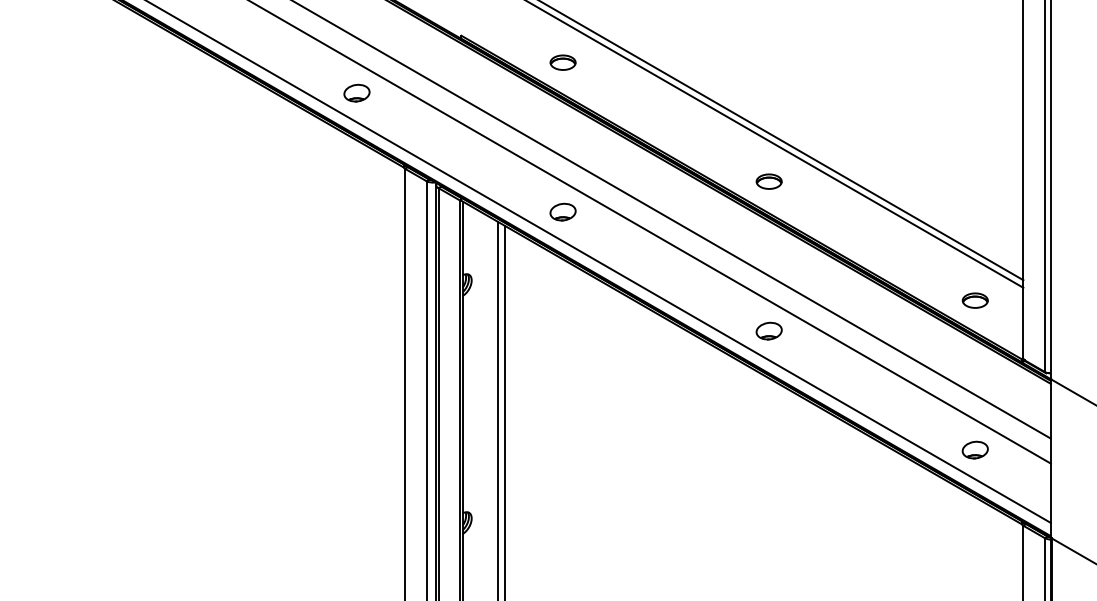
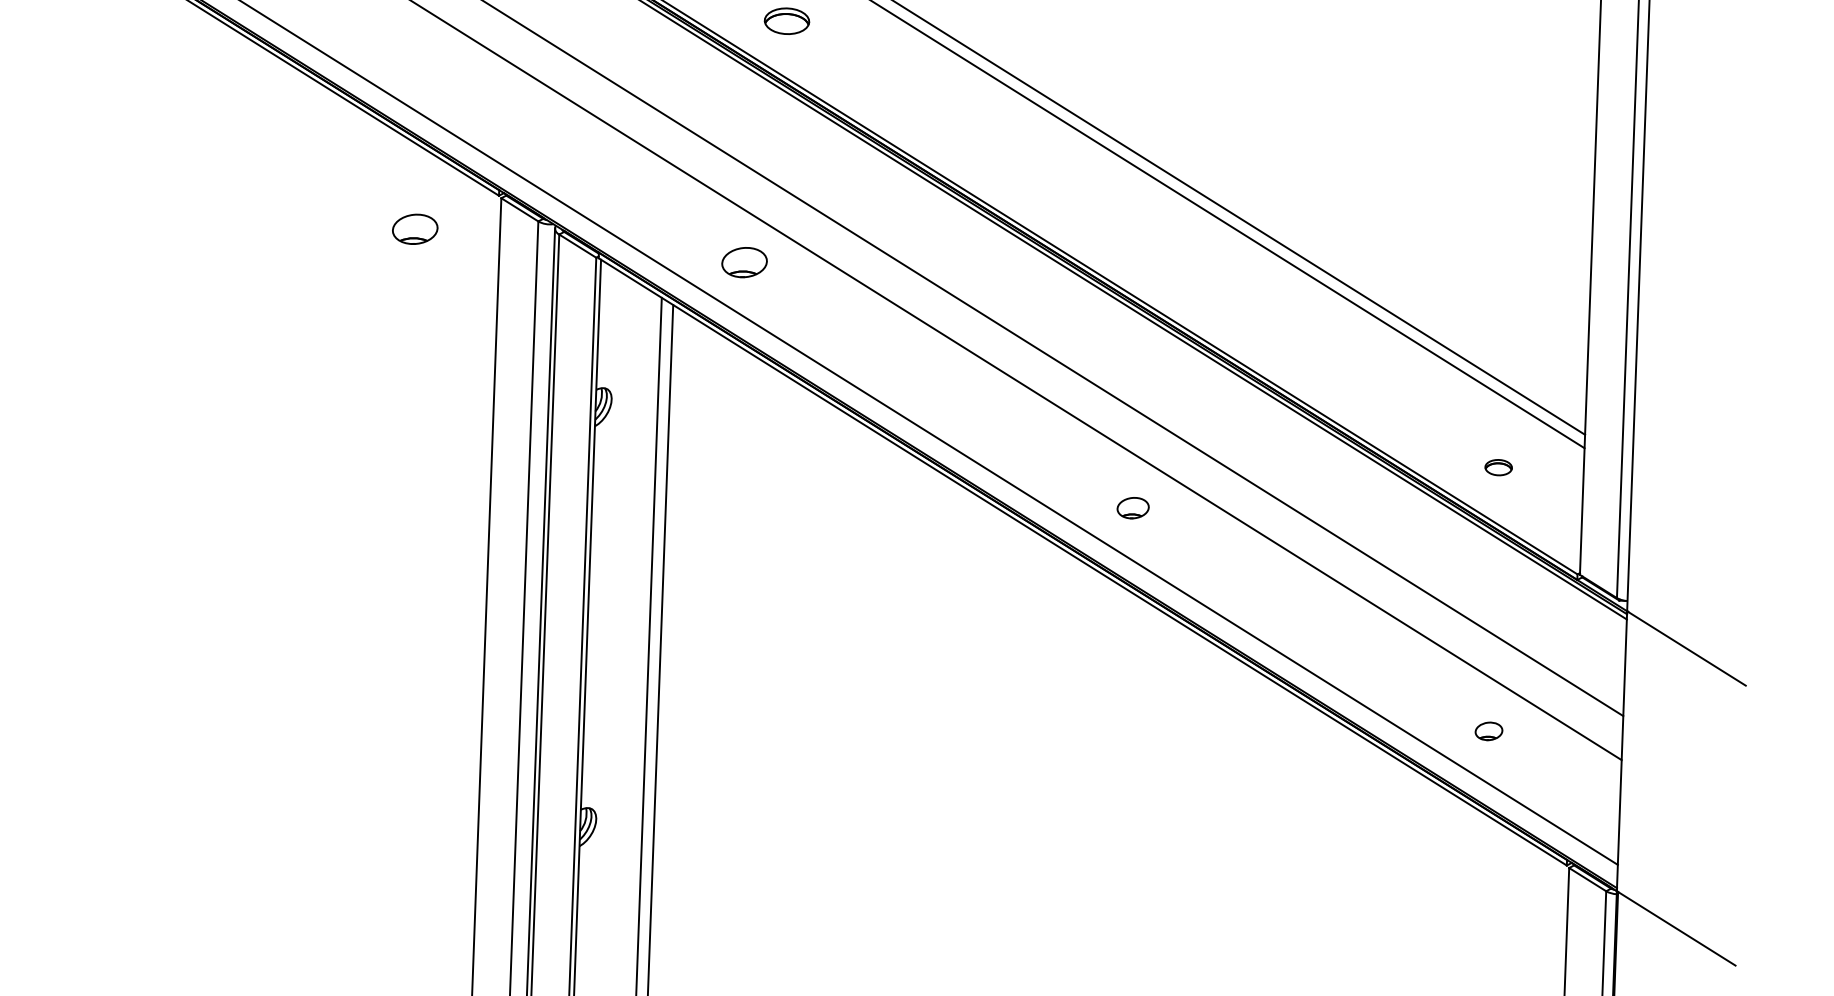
part: (356, 92) -> (414, 228), moved
part: (768, 181) -> (1141, 244), removed
part: (562, 211) -> (743, 261), moved
part: (974, 300) -> (1497, 467), size x0.6
part: (768, 330) -> (1132, 507), size x0.7
part: (974, 449) -> (1487, 730), size x0.6

